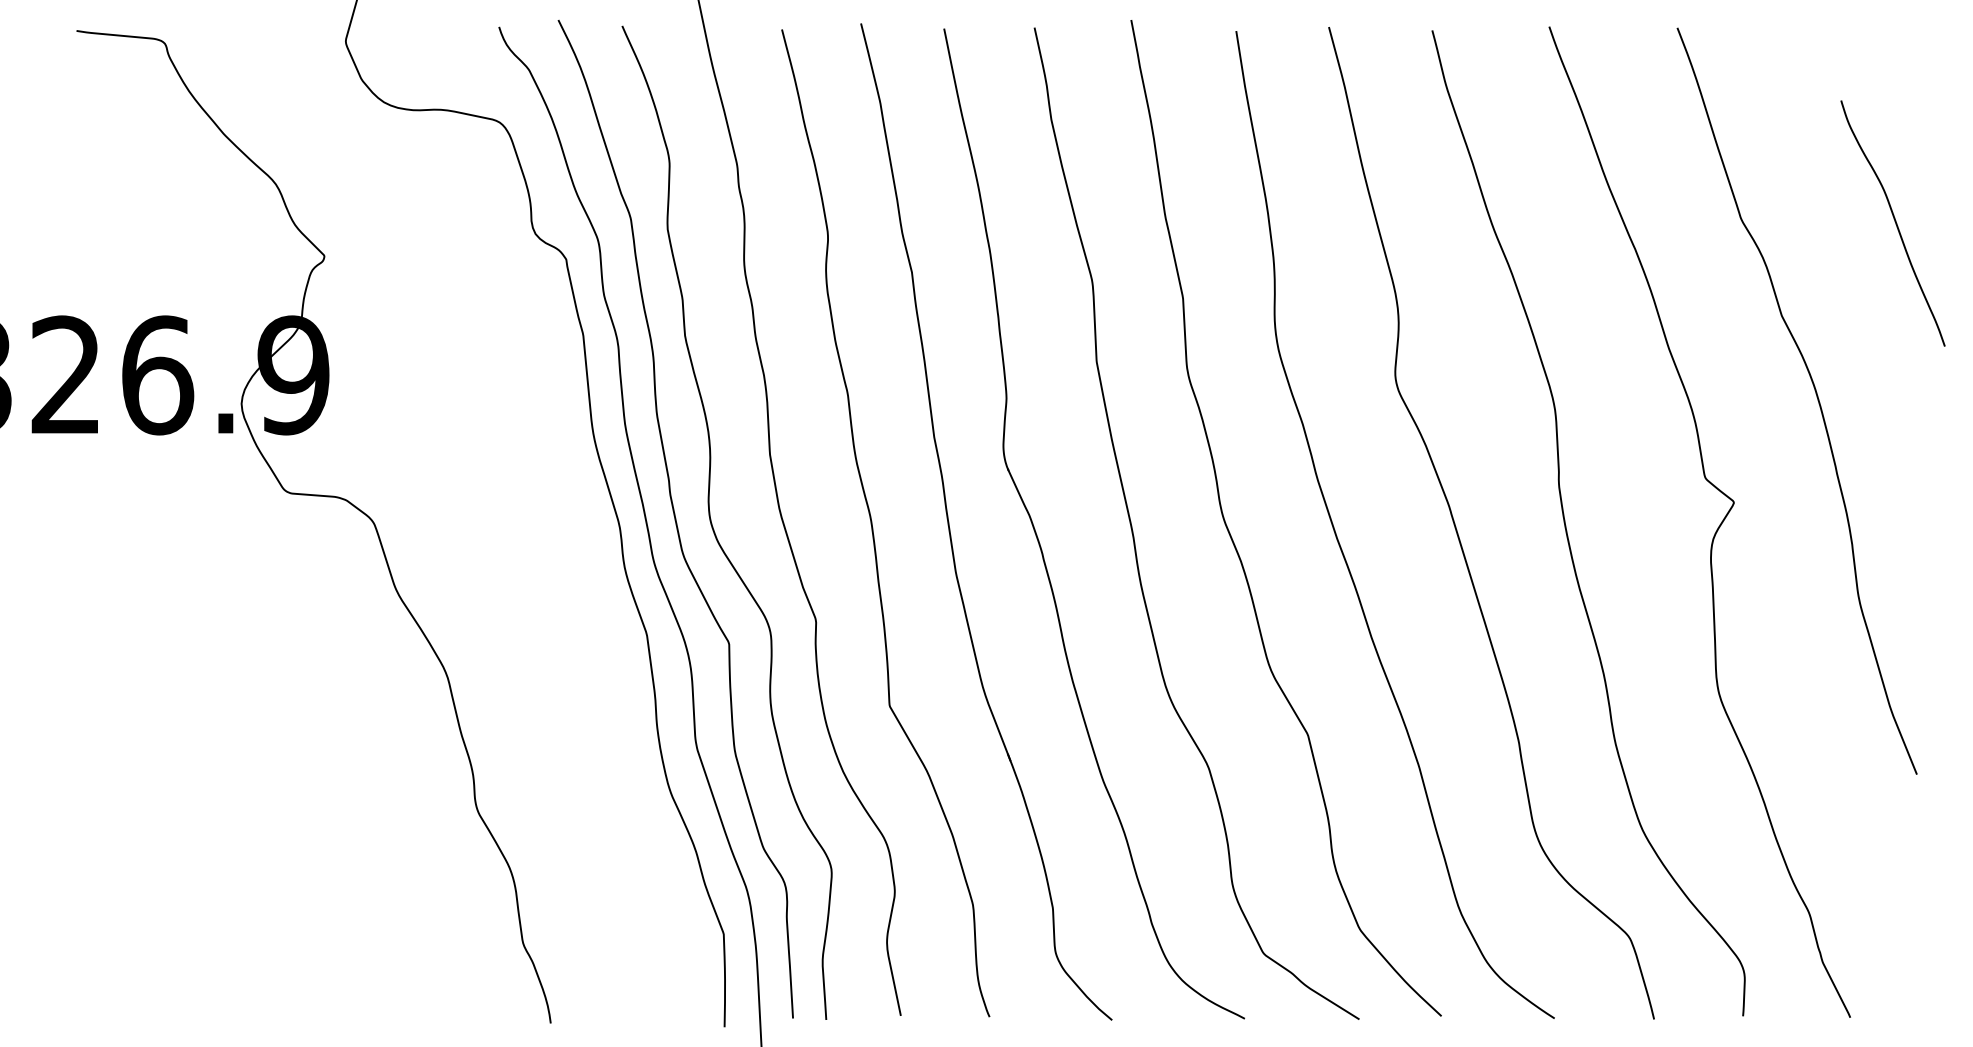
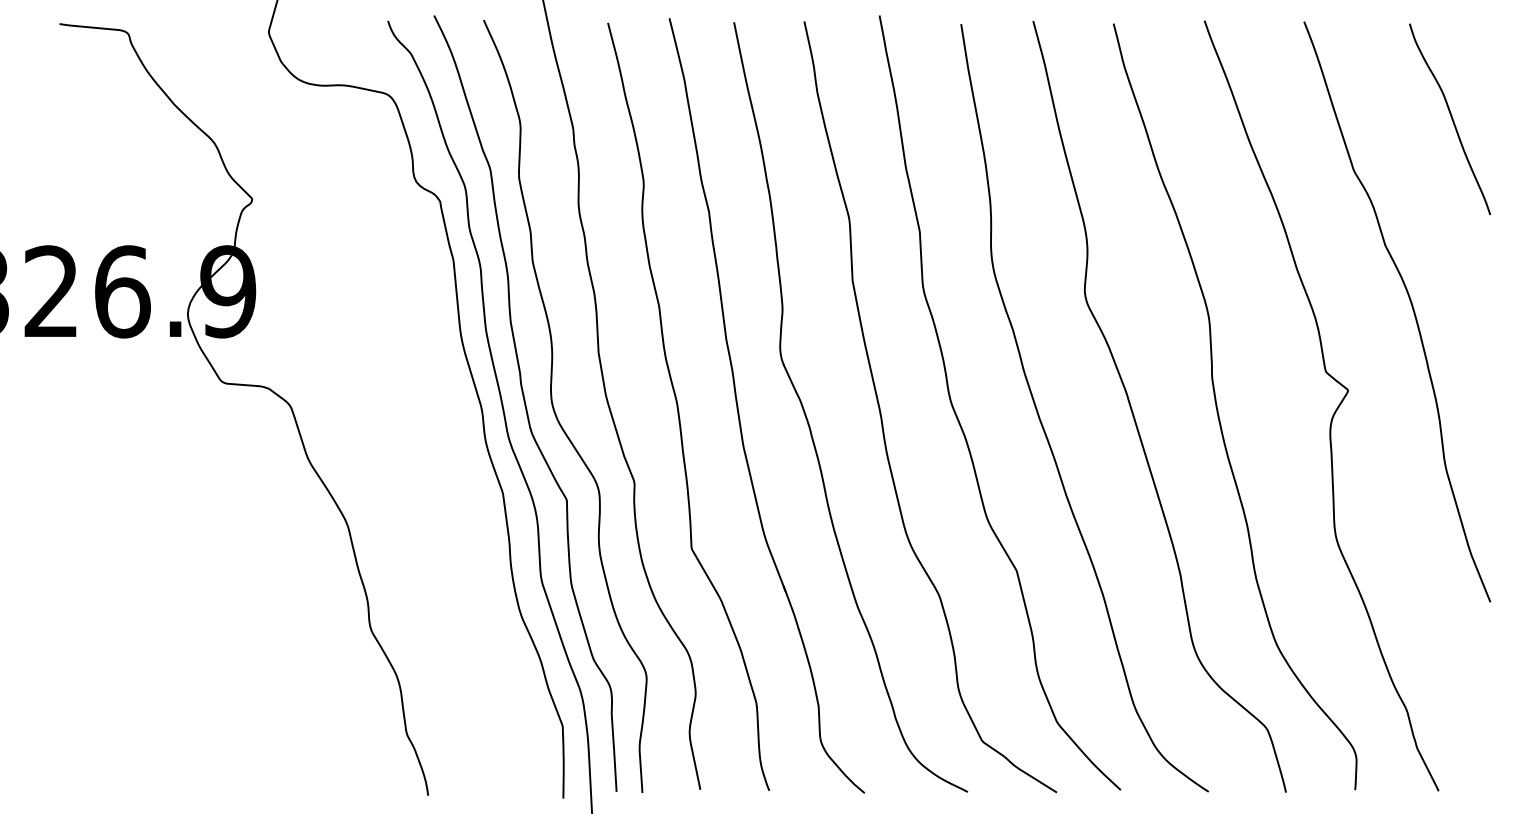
curve: (1894, 221) -> (1451, 117), moved

